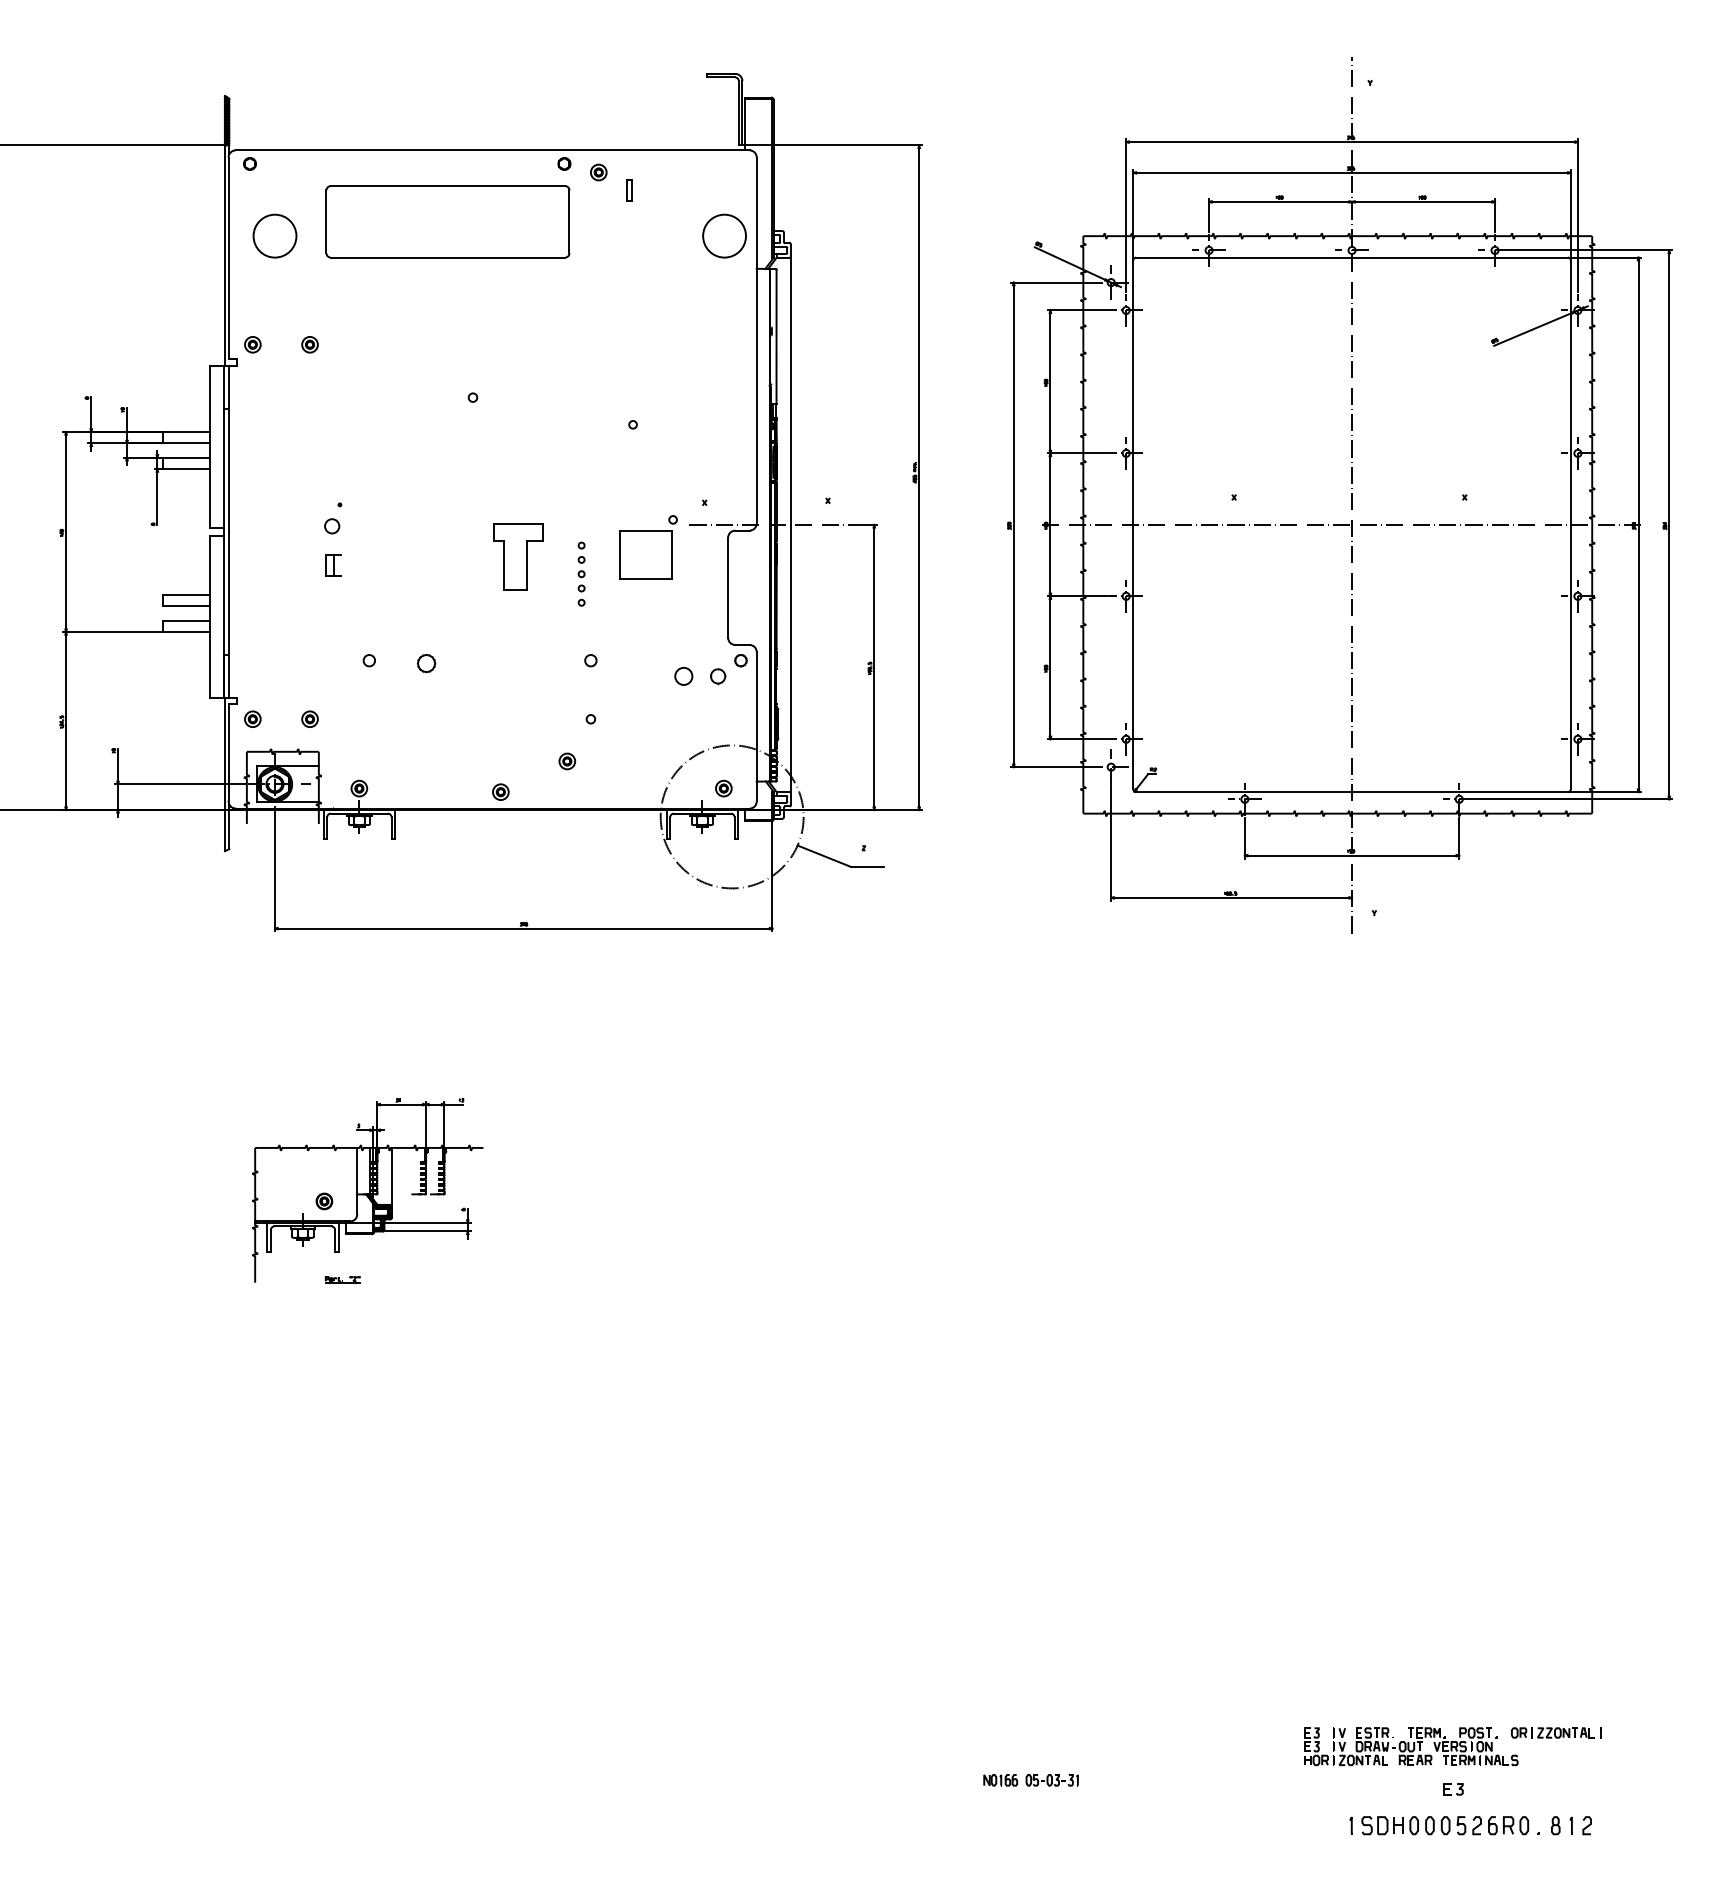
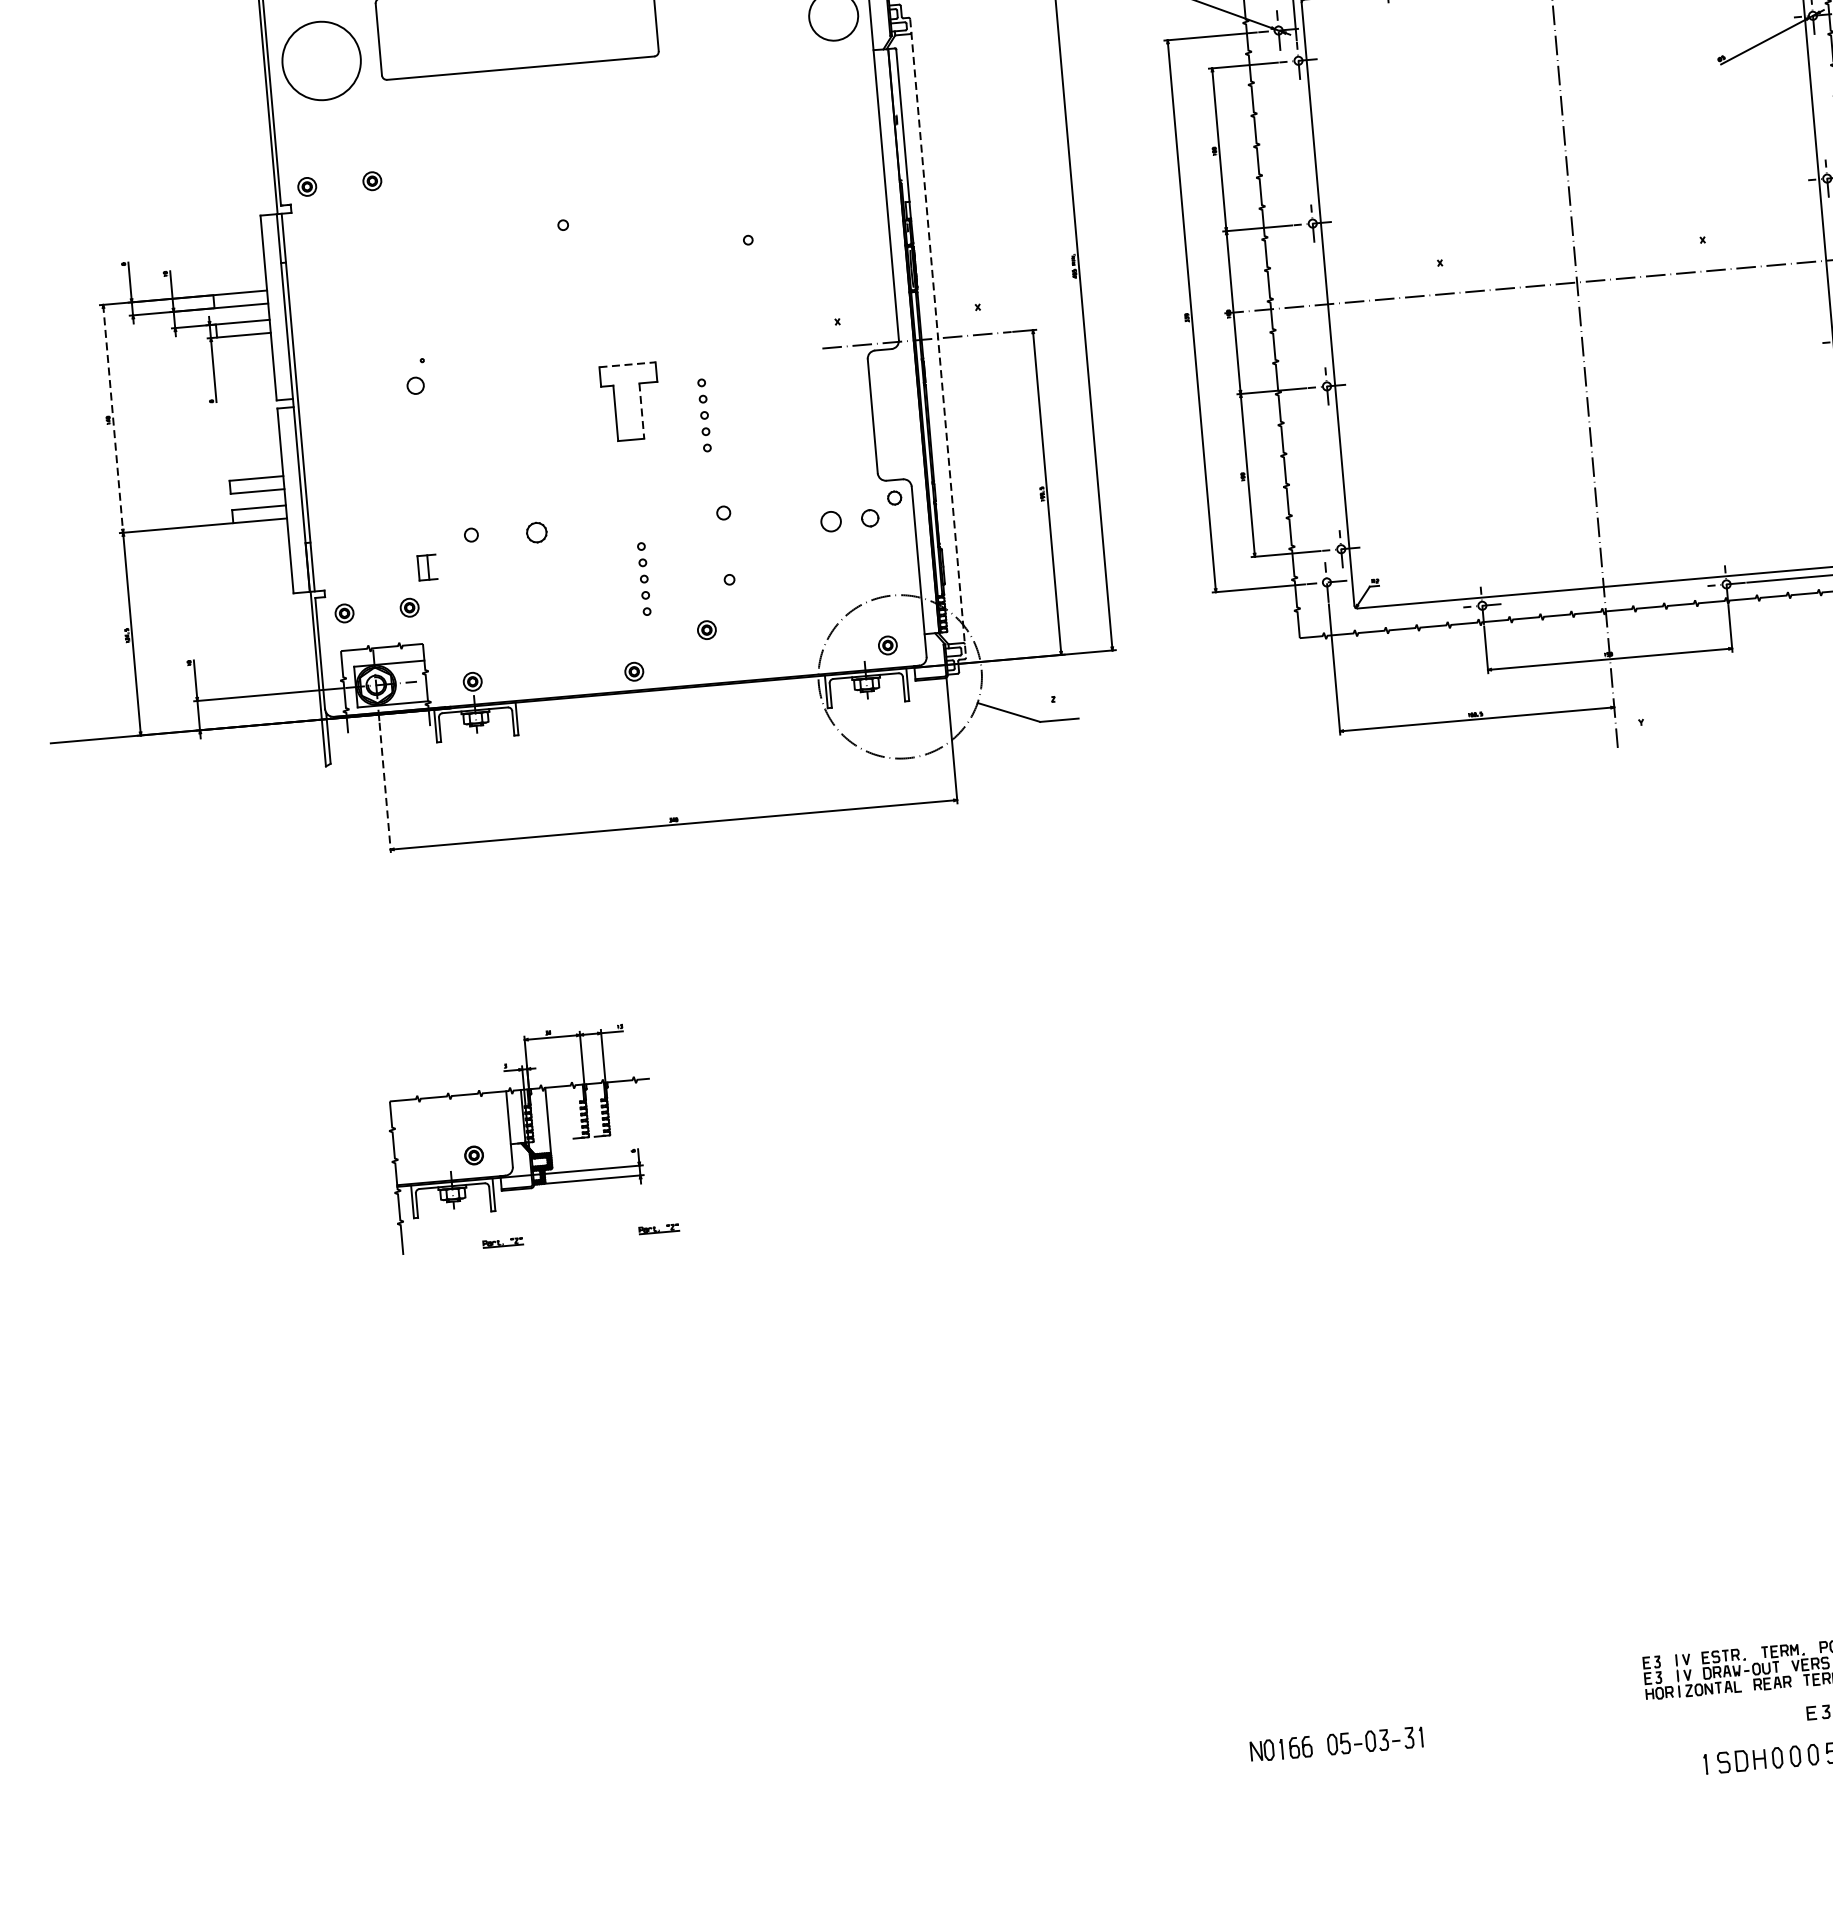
circle: (274, 235) -> (321, 60), size x1.6
line: (518, 524) -> (627, 365), solid -> dashed
line: (791, 525) -> (938, 339), solid -> dashed
line: (66, 532) -> (113, 419), solid -> dashed
part: (648, 547) -> (778, 378), removed
part: (333, 565) -> (427, 567), moved
line: (527, 566) -> (642, 412), solid -> dashed
part: (516, 711) -> (644, 578), added
line: (275, 874) -> (385, 787), solid -> dashed
part: (479, 1279) -> (658, 1228), added
part: (1030, 1780) -> (1335, 1744), size x1.6

